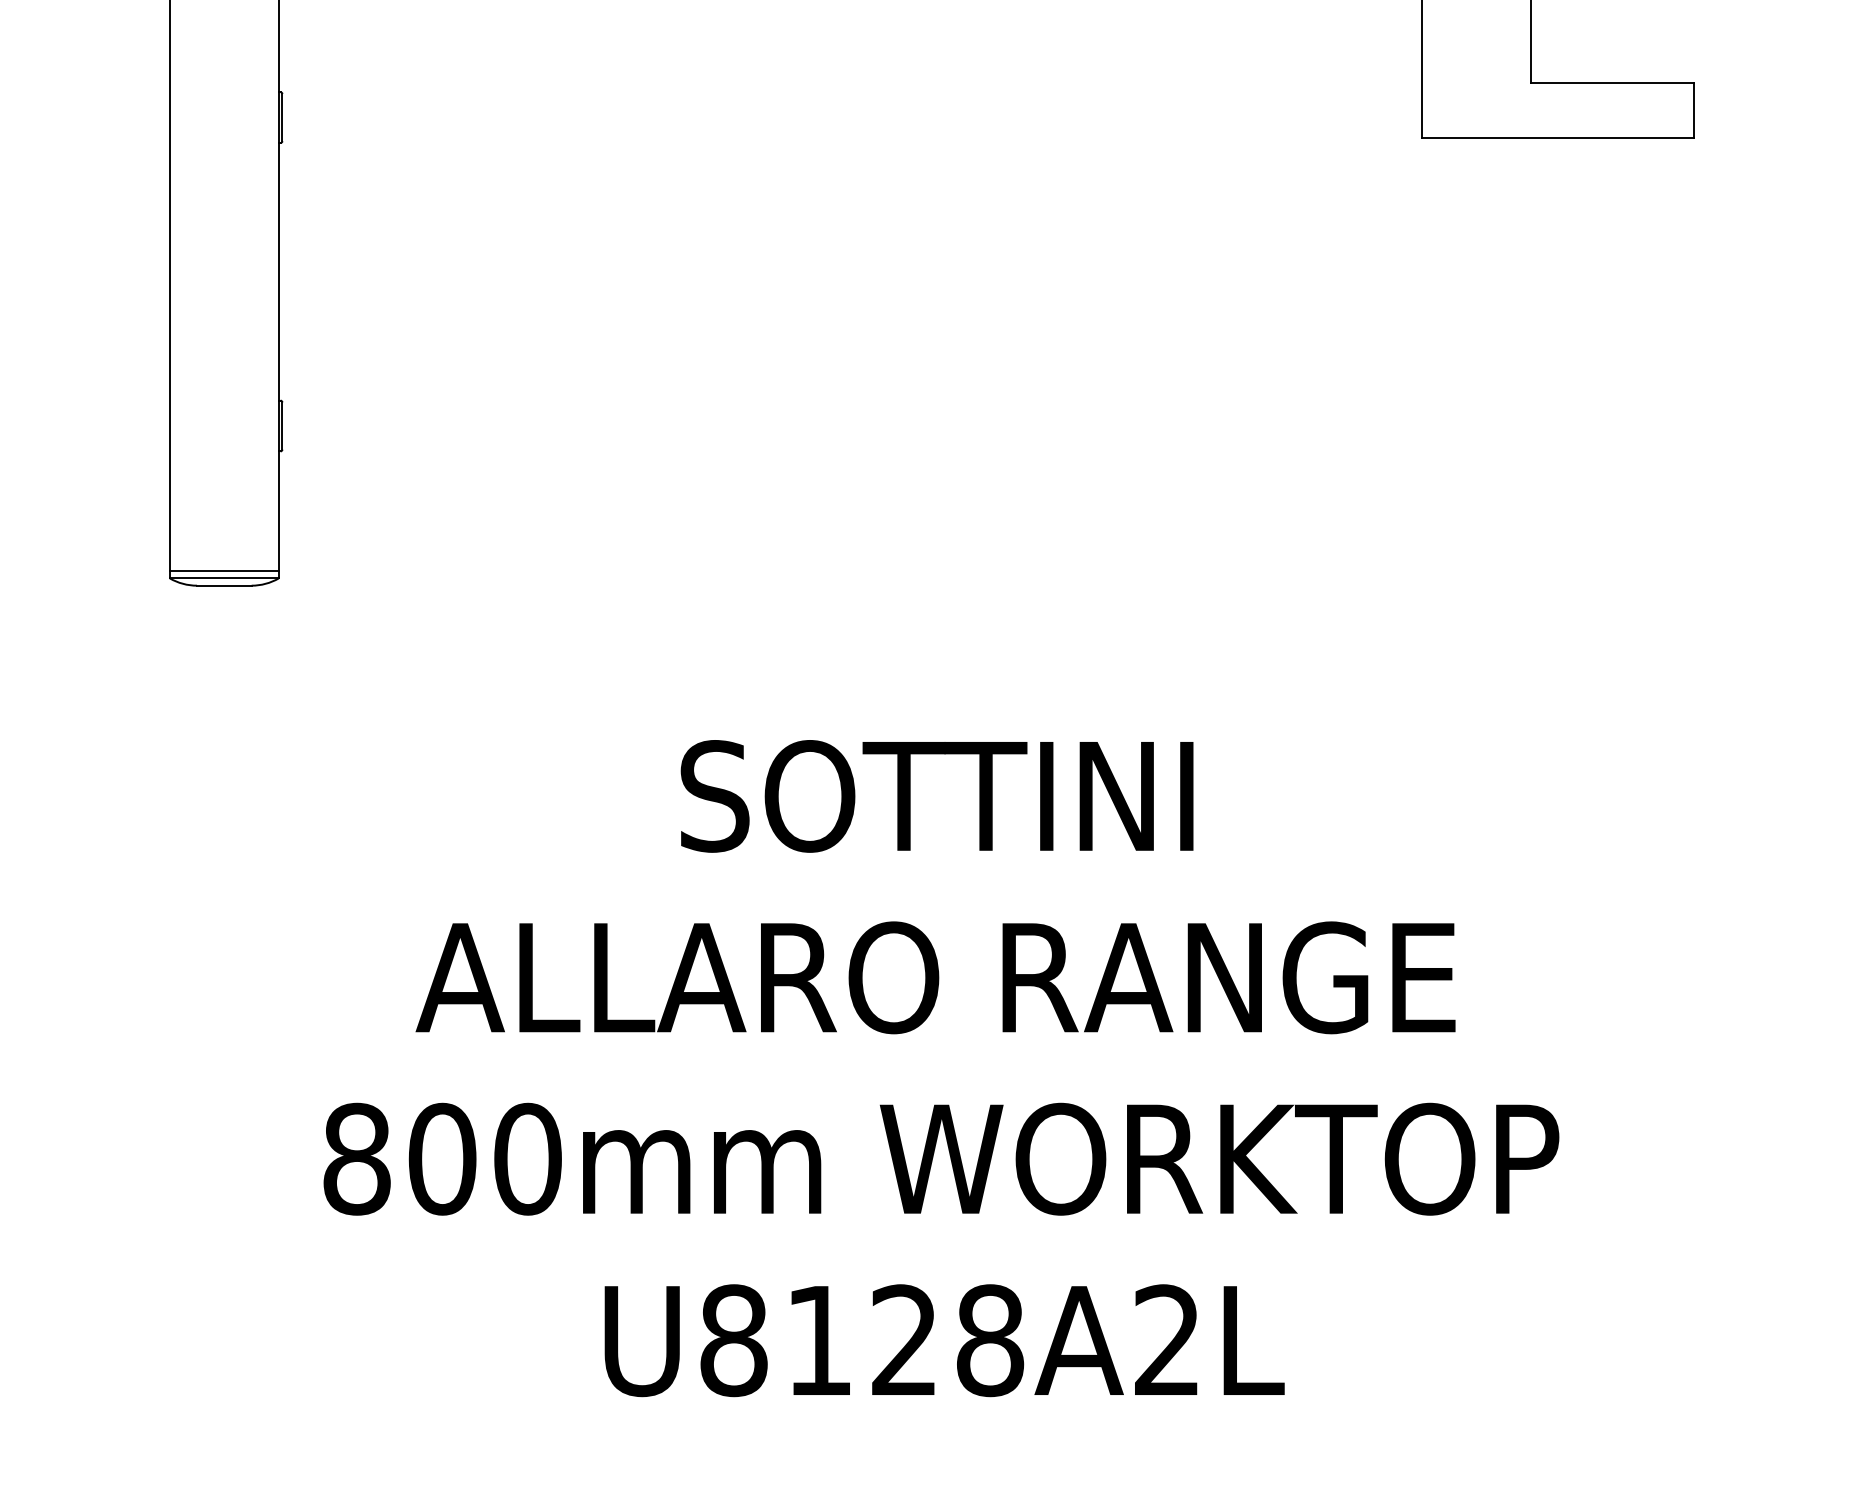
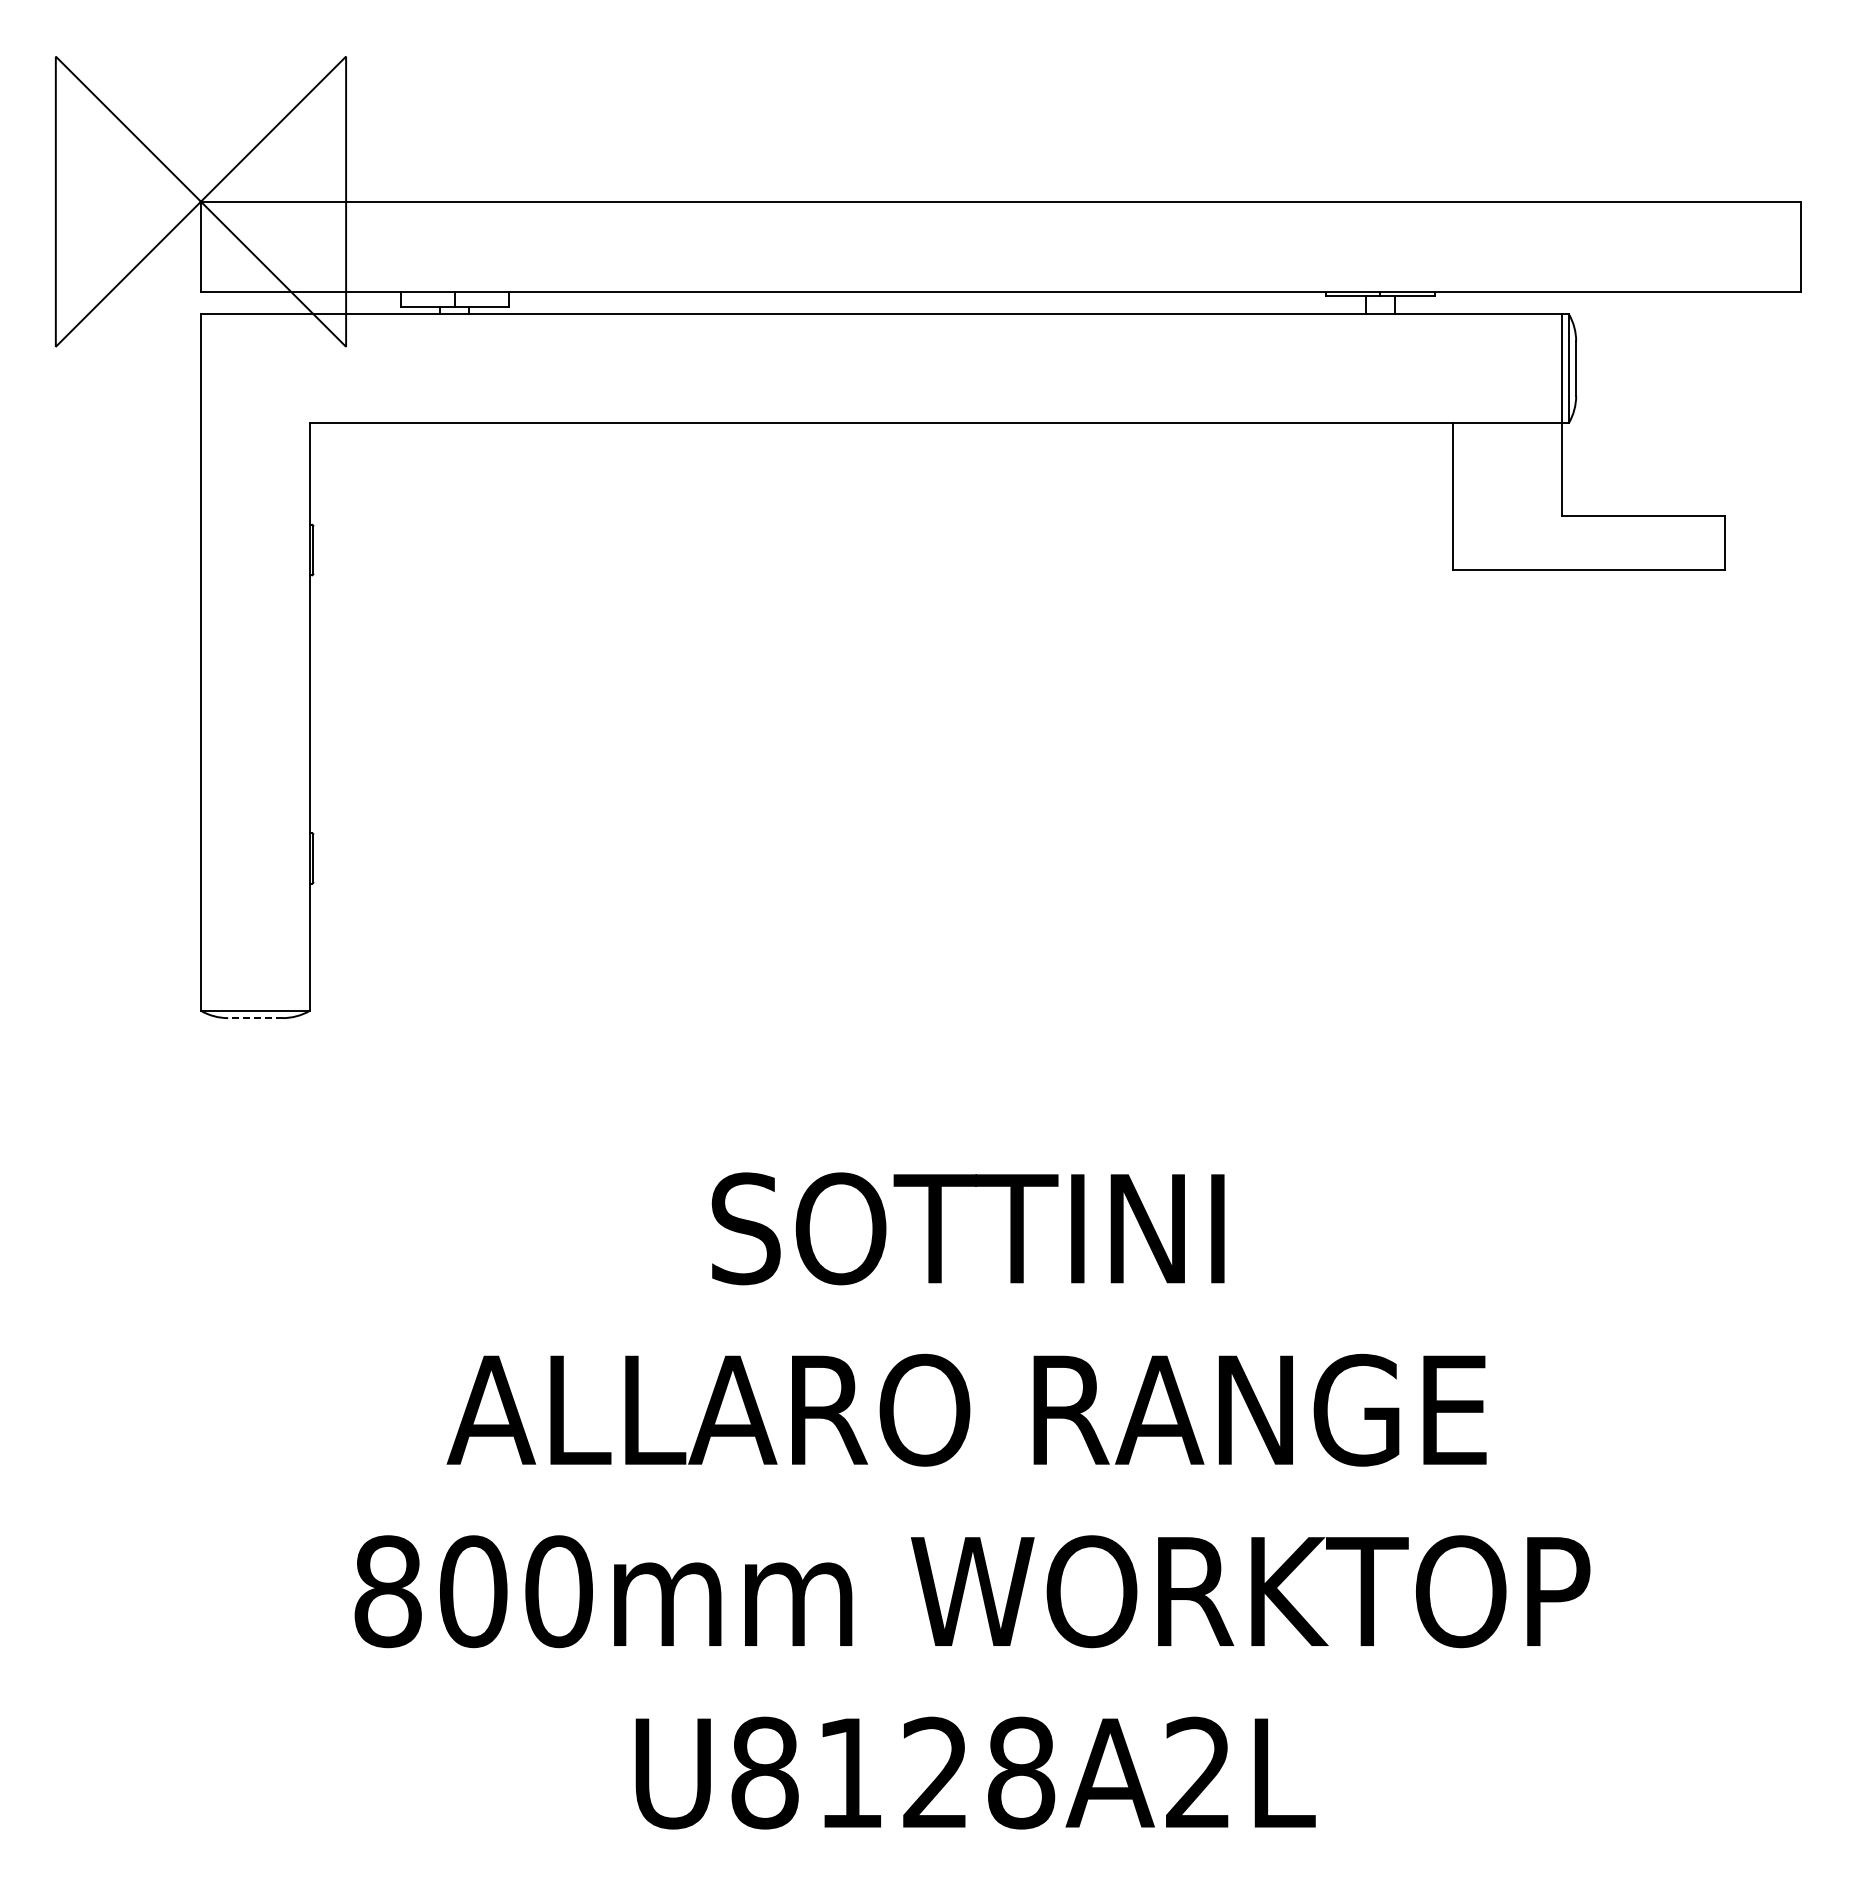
line: (223, 571) -> (254, 1003), removed
line: (223, 586) -> (254, 1018), solid -> dashed

